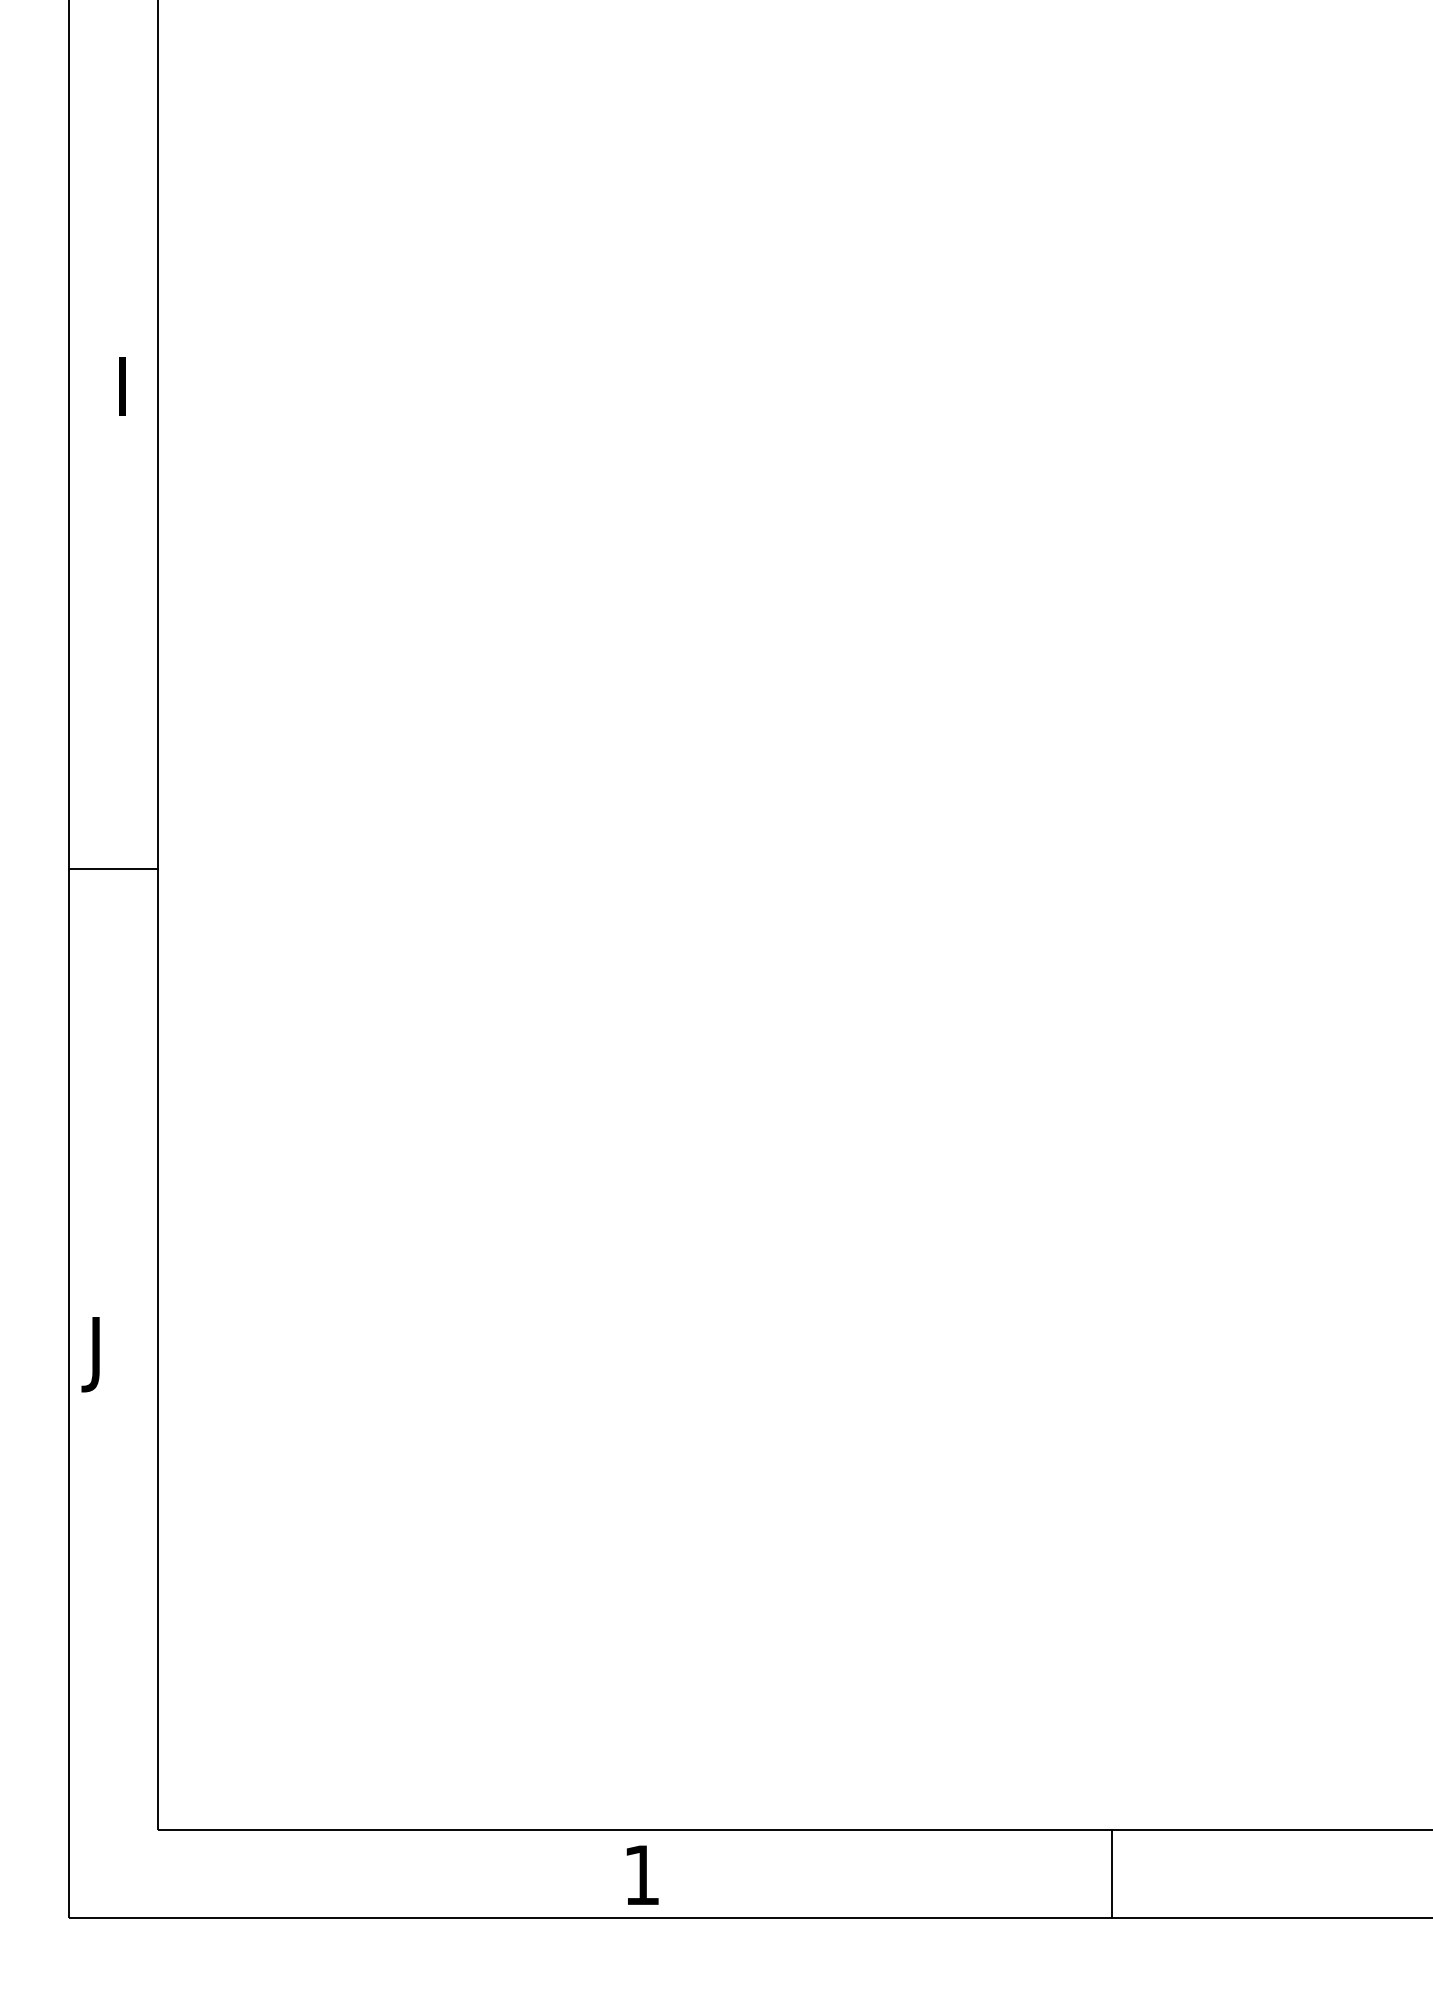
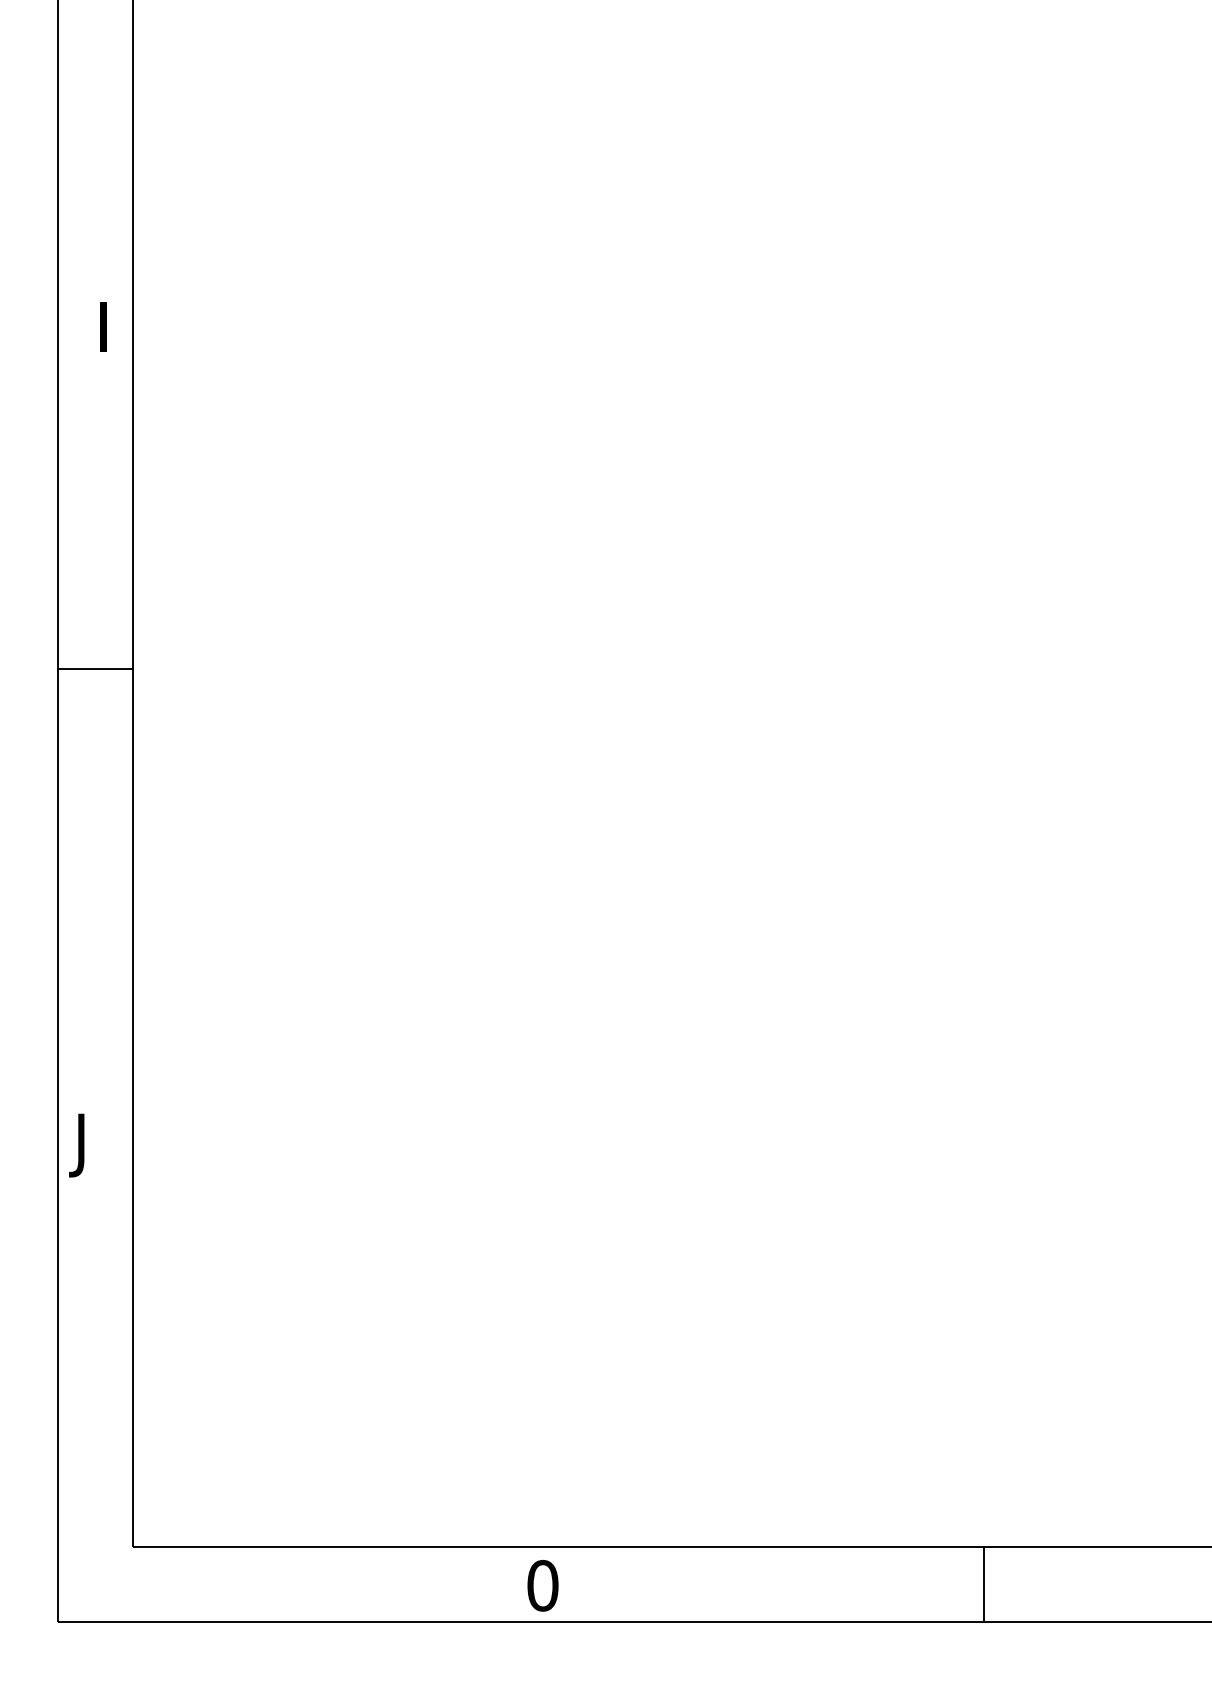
line: (112, 869) -> (95, 669), moved
line: (1111, 1873) -> (983, 1584), moved
text: (641, 1874) -> (542, 1585), 1 -> 0

